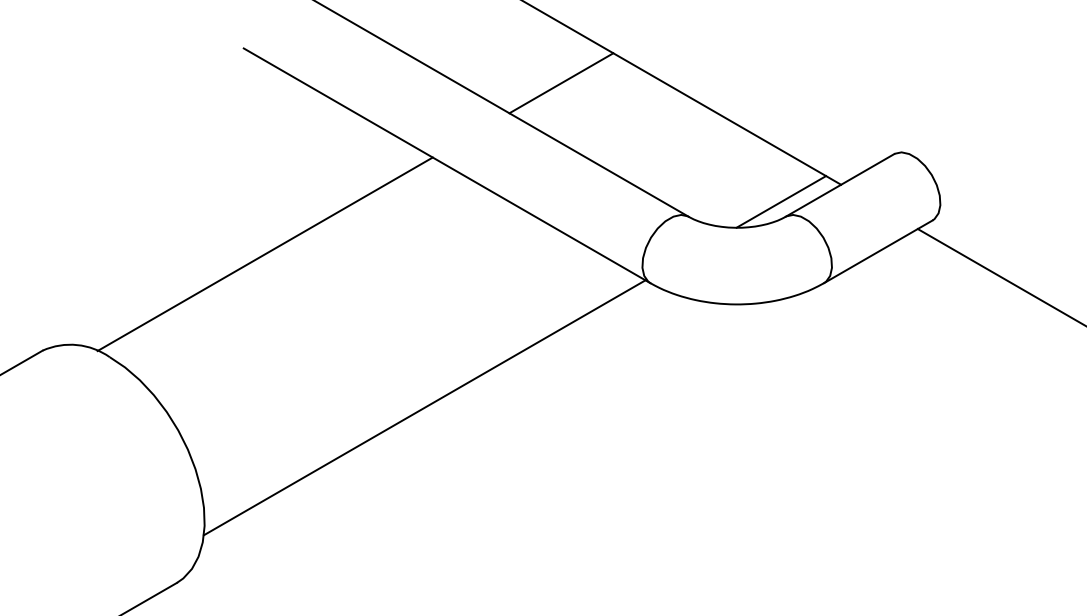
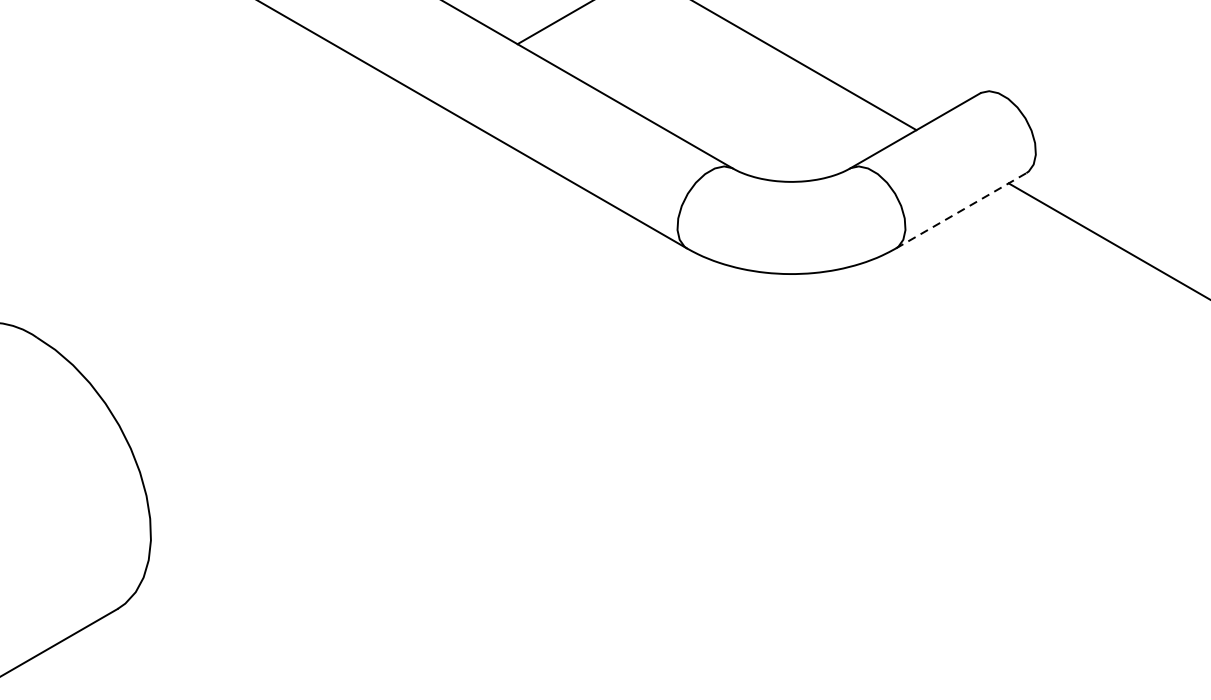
line: (781, 201) -> (844, 150), removed
line: (878, 251) -> (961, 210), solid -> dashed
line: (264, 254) -> (222, 214), removed
line: (424, 407) -> (415, 398), removed

